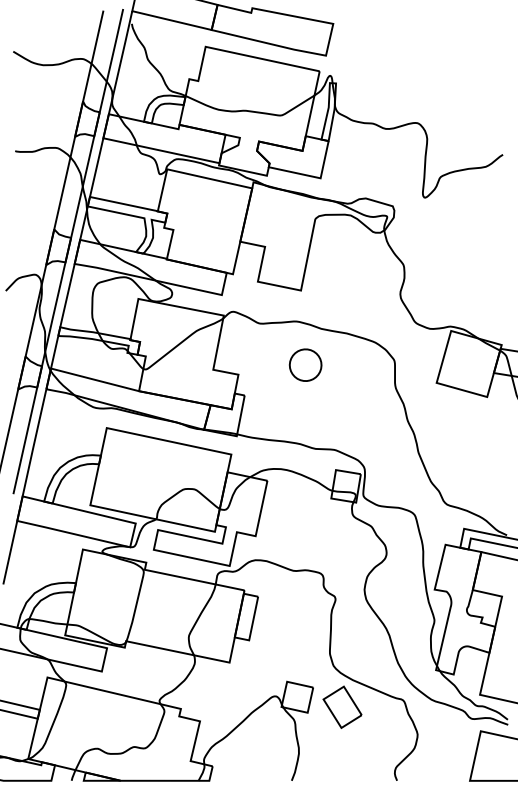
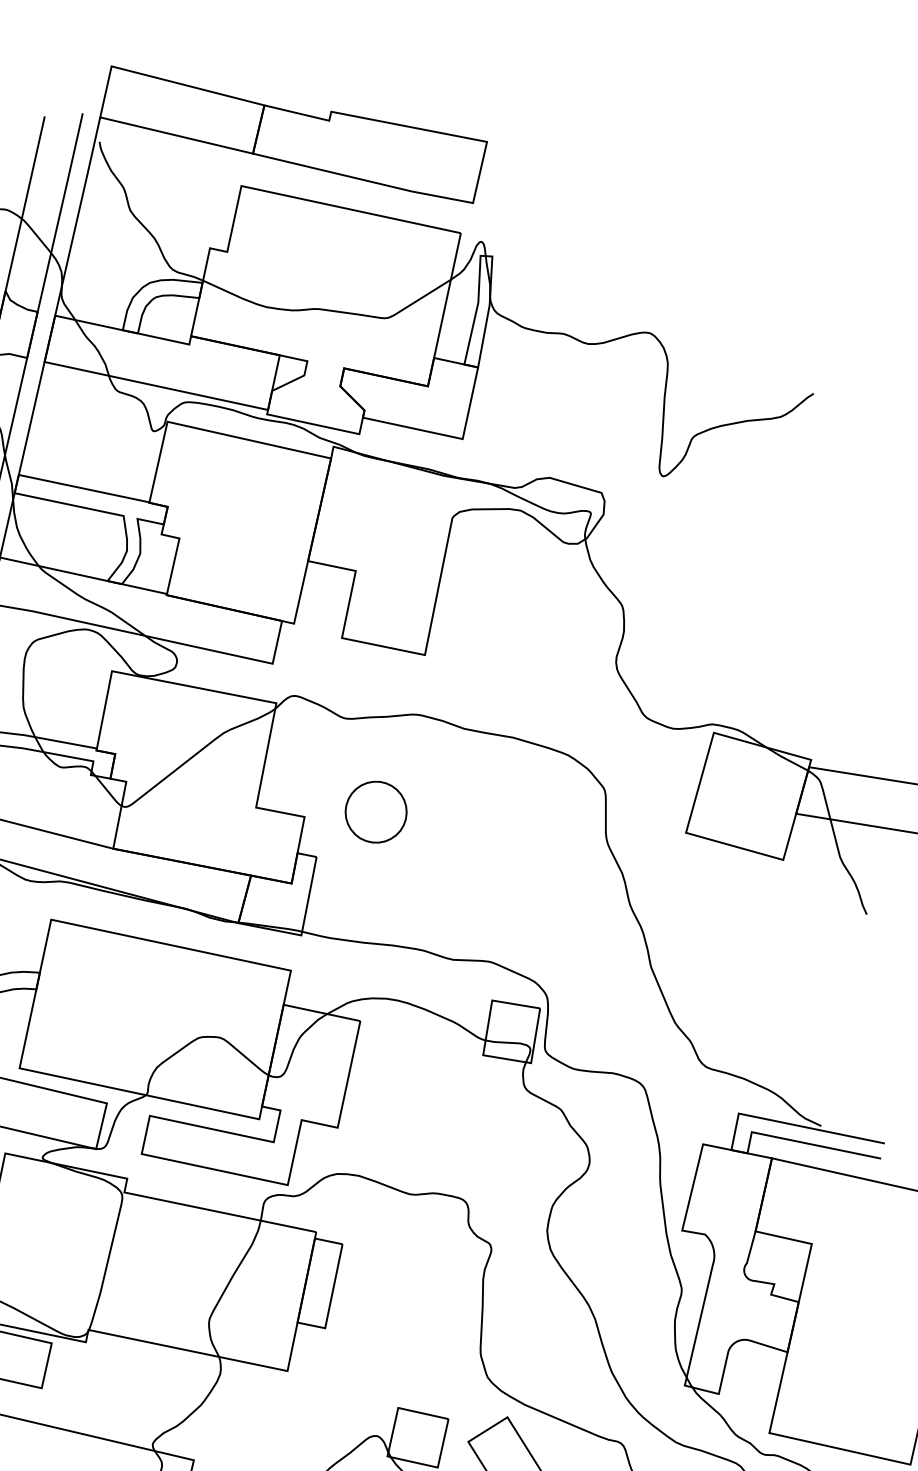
part: (305, 364) -> (375, 810), moved

